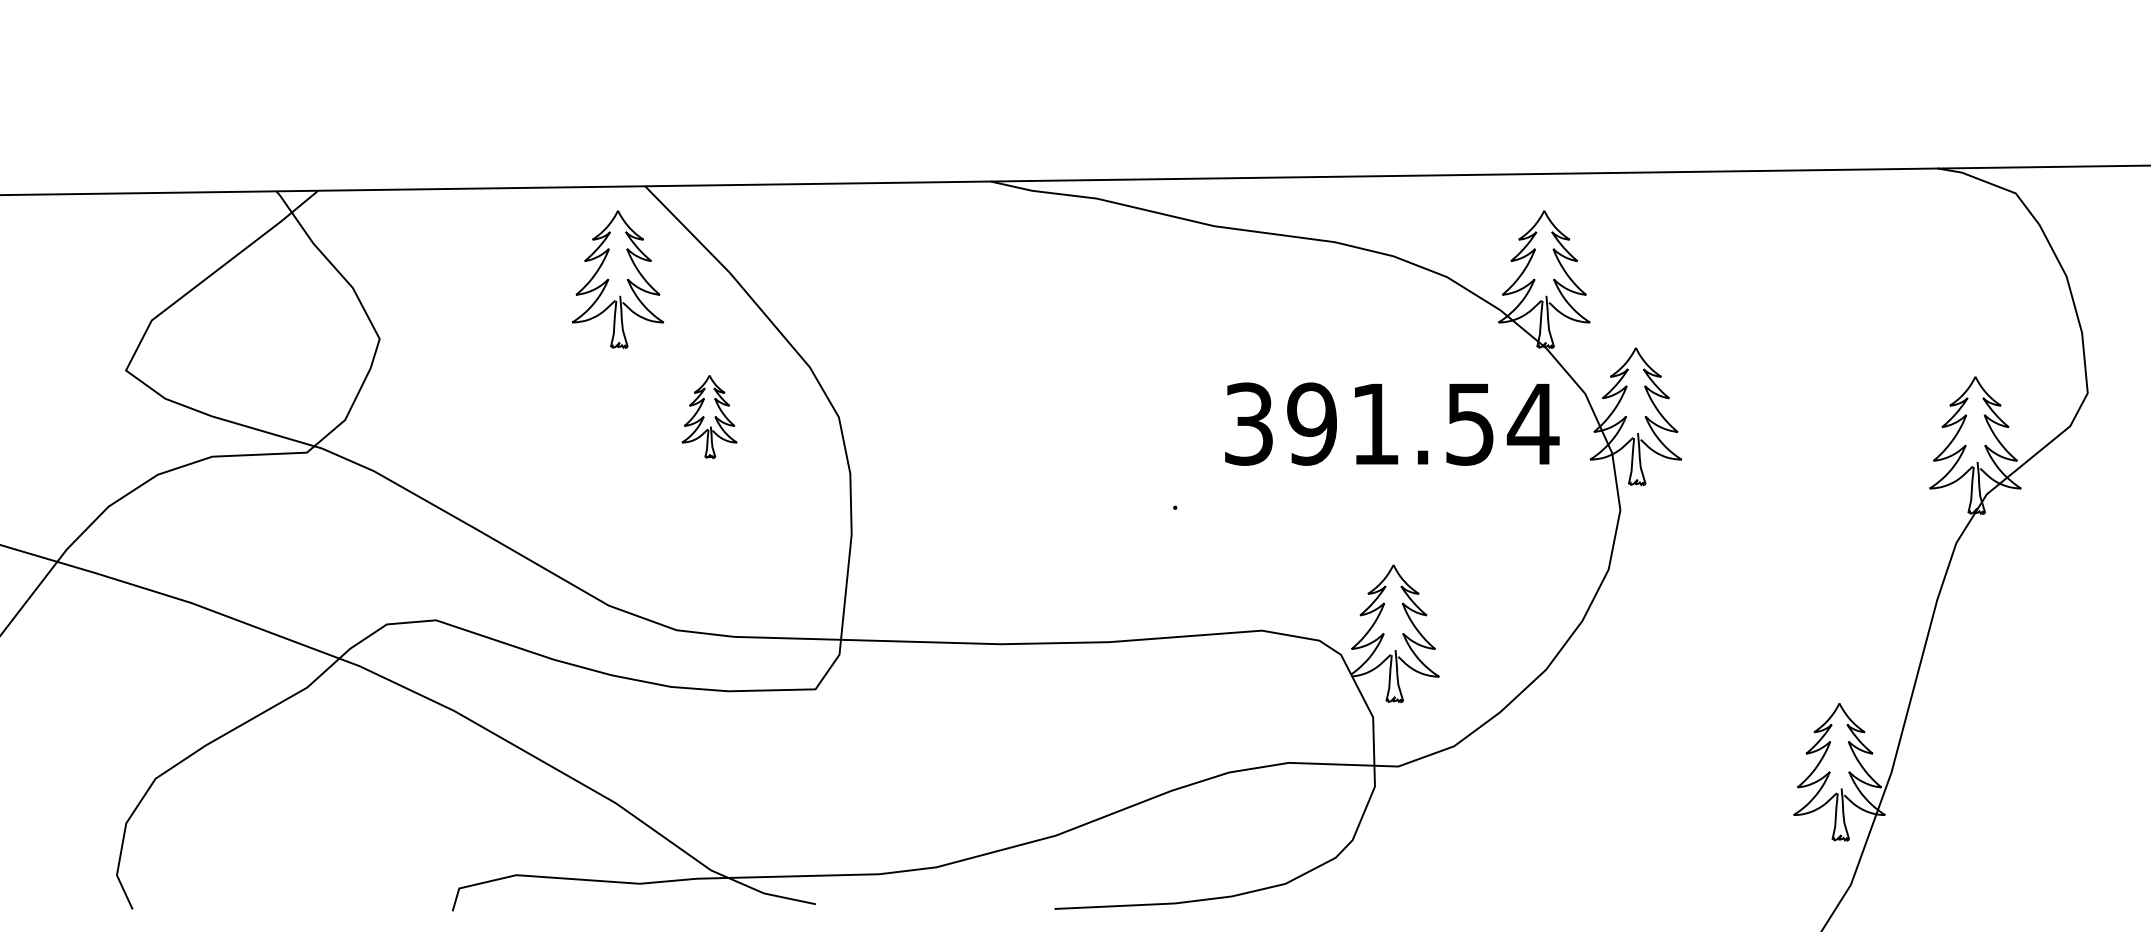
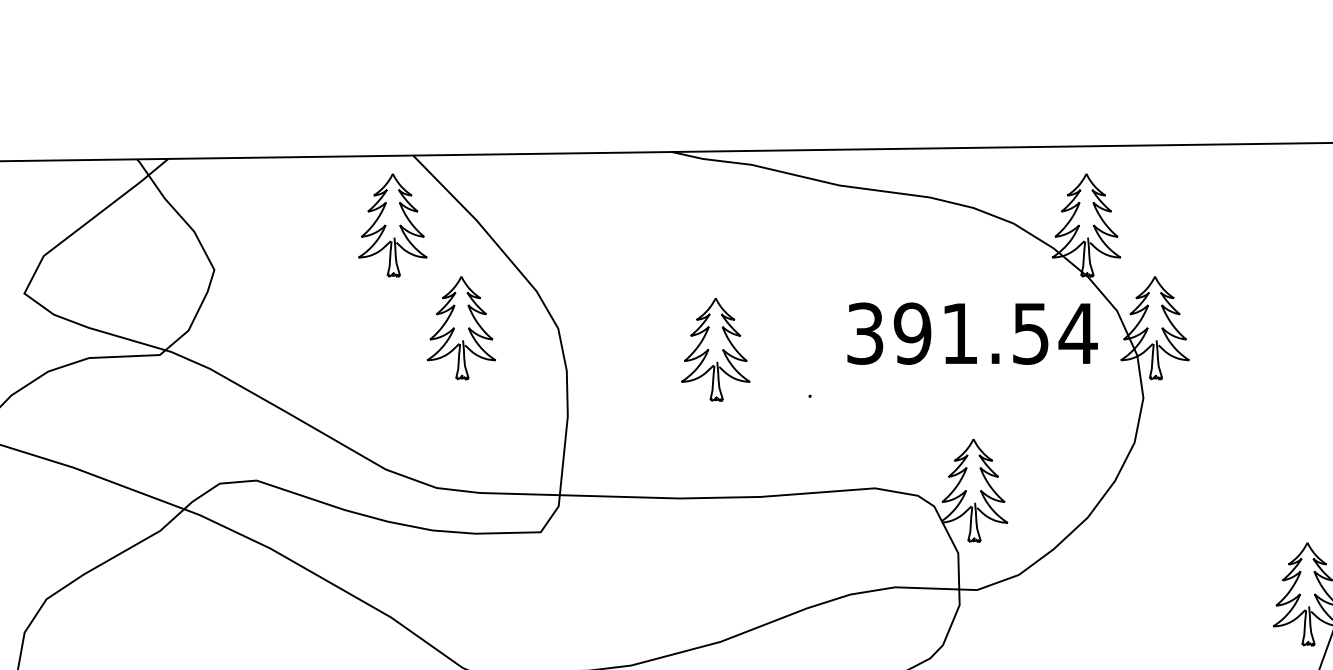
part: (709, 416) -> (461, 327), size x1.67
part: (1049, 445) -> (715, 349), added

